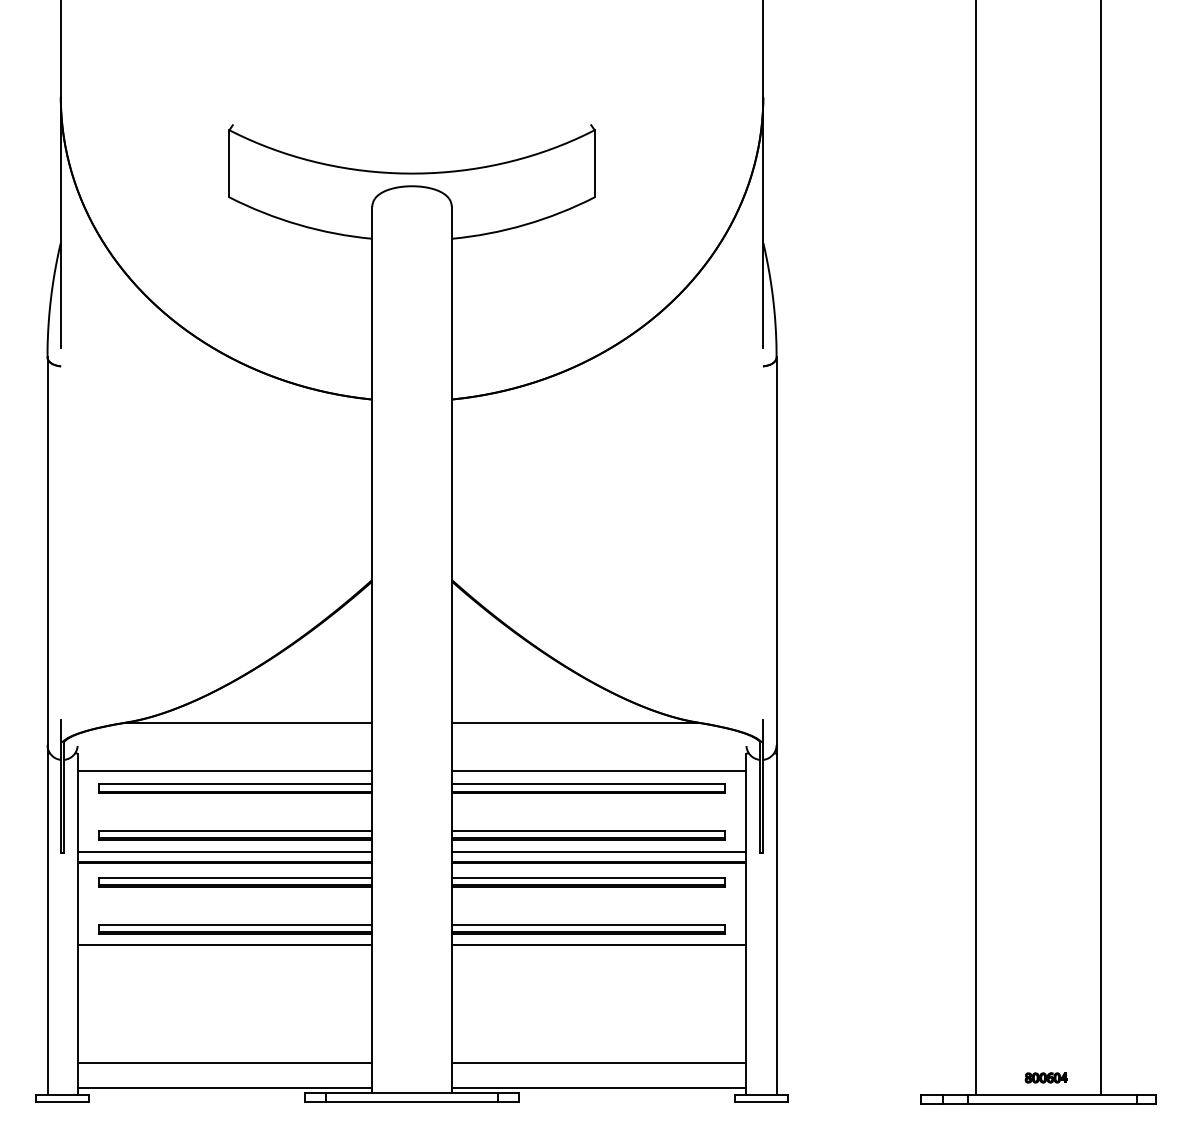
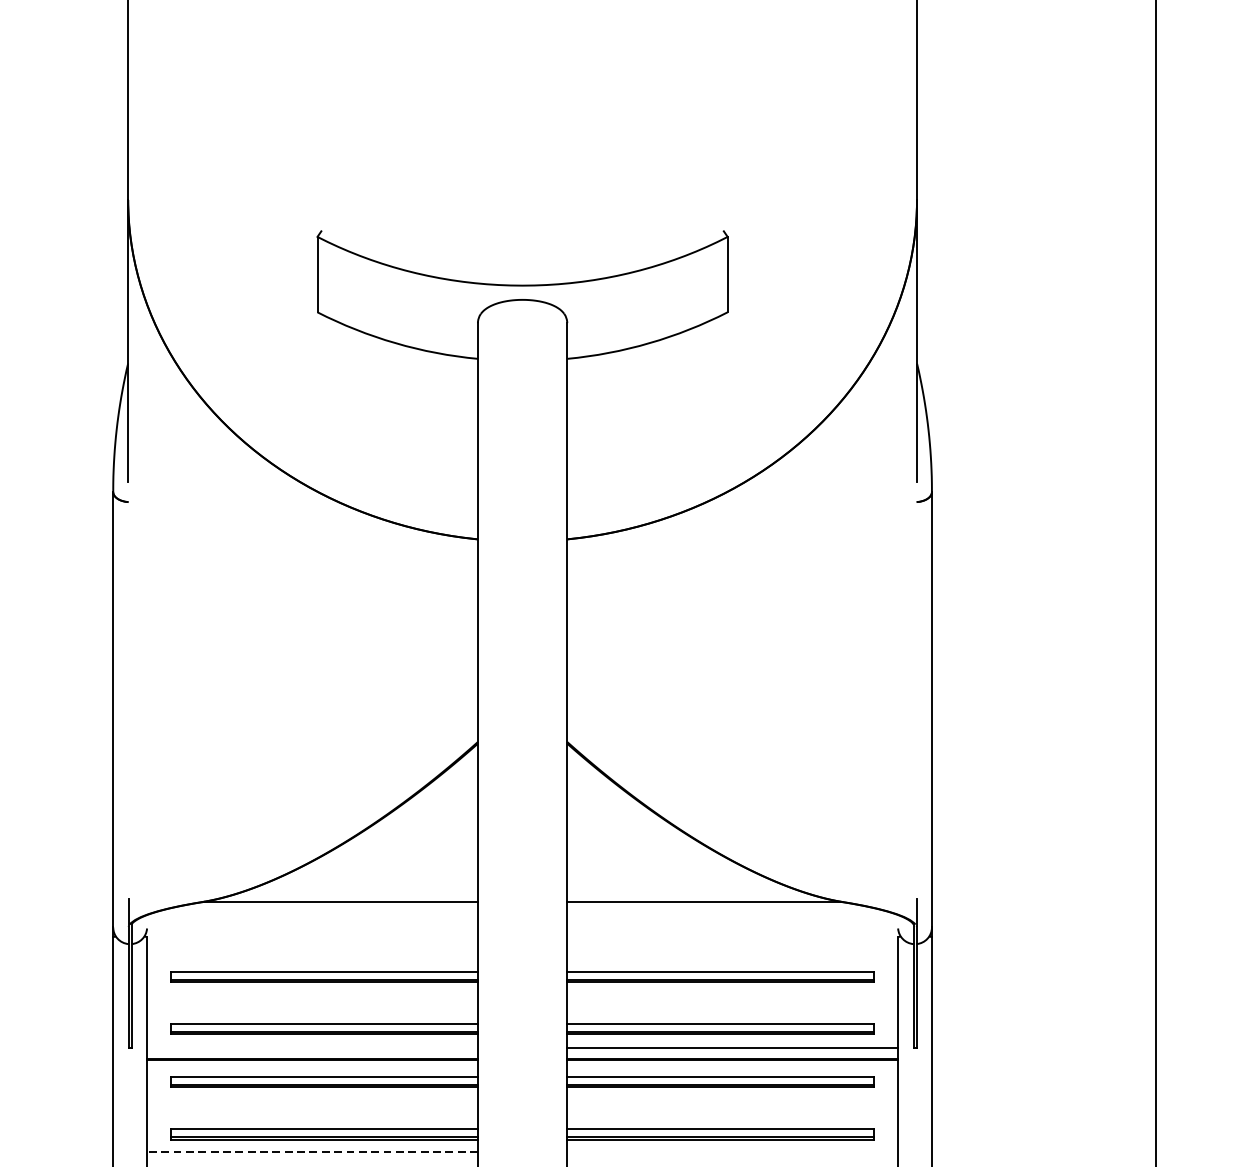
line: (224, 770) -> (311, 955), removed
line: (598, 770) -> (731, 955), removed
line: (224, 852) -> (311, 1048), removed
line: (224, 945) -> (311, 1152), solid -> dashed
line: (598, 945) -> (731, 1152), removed

